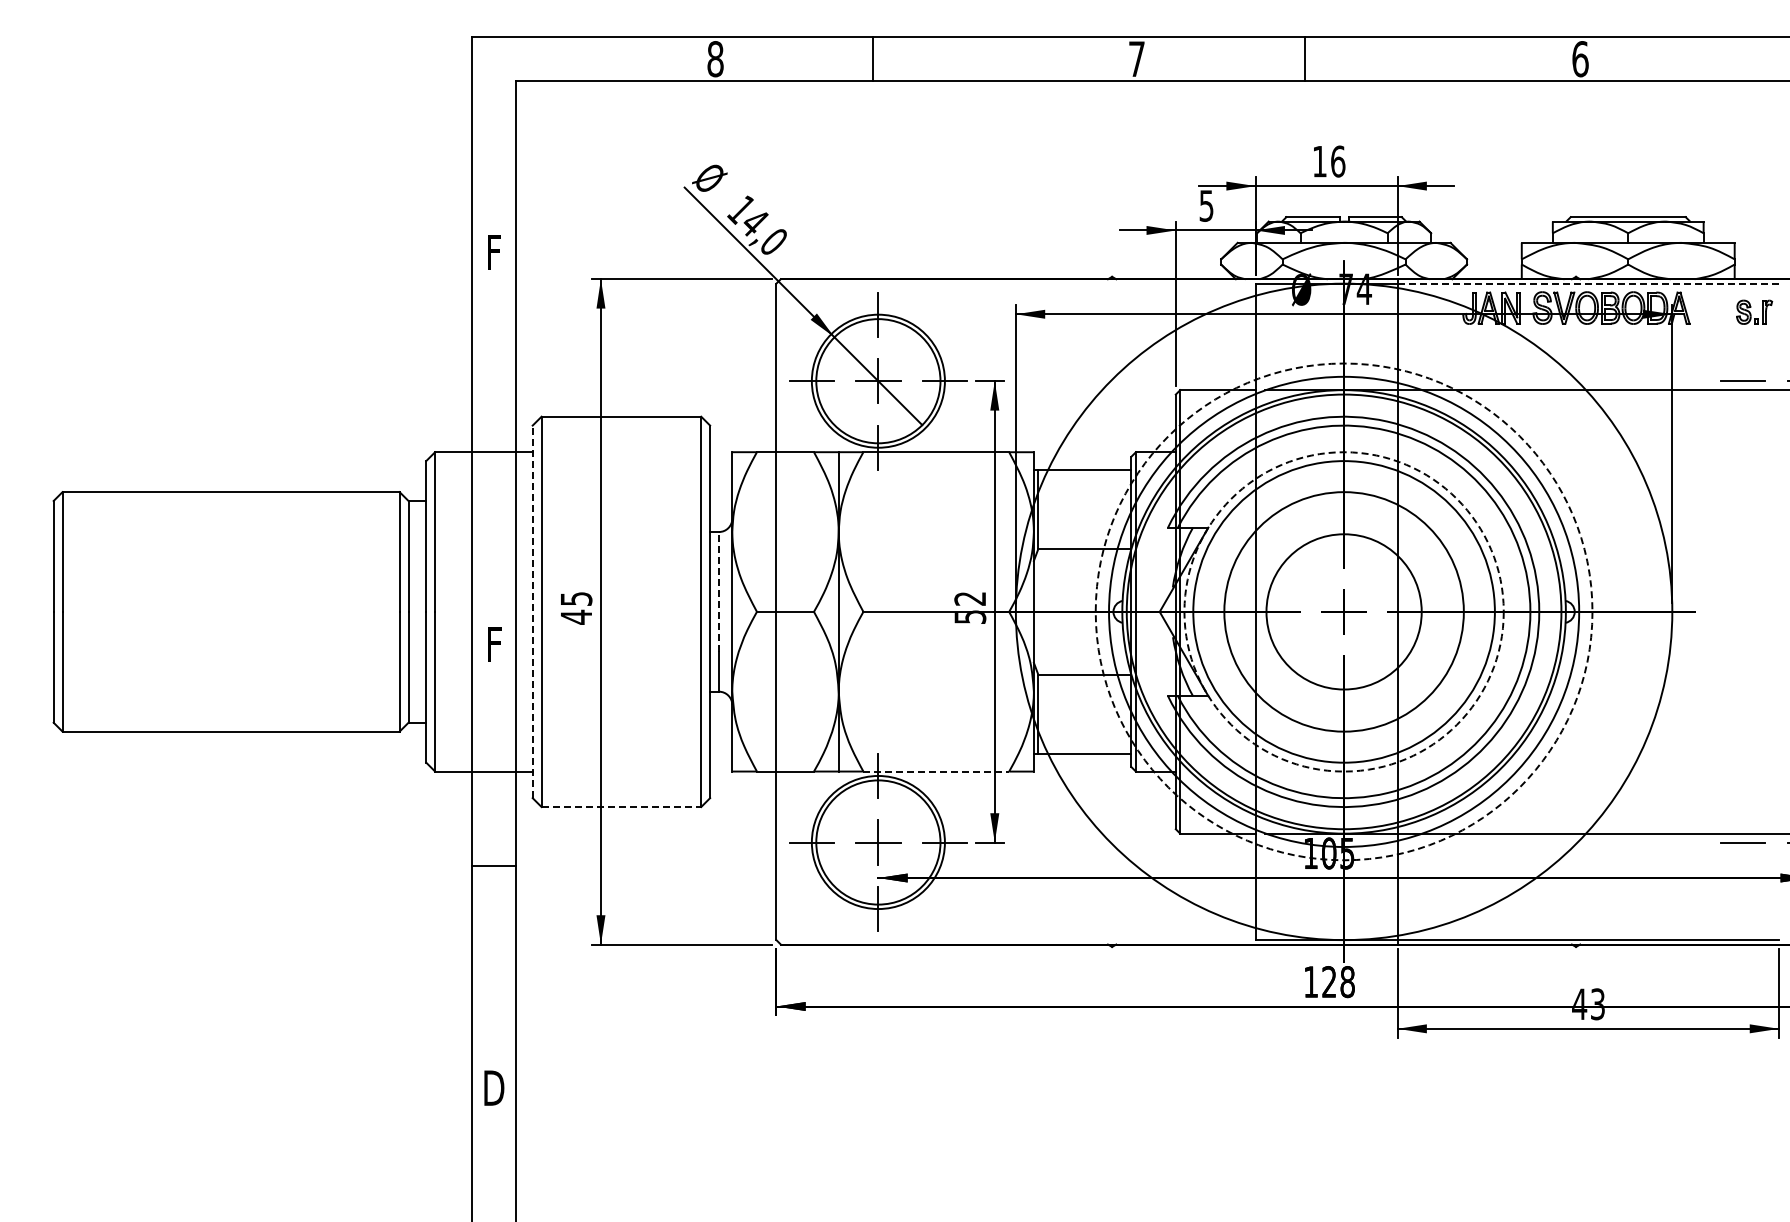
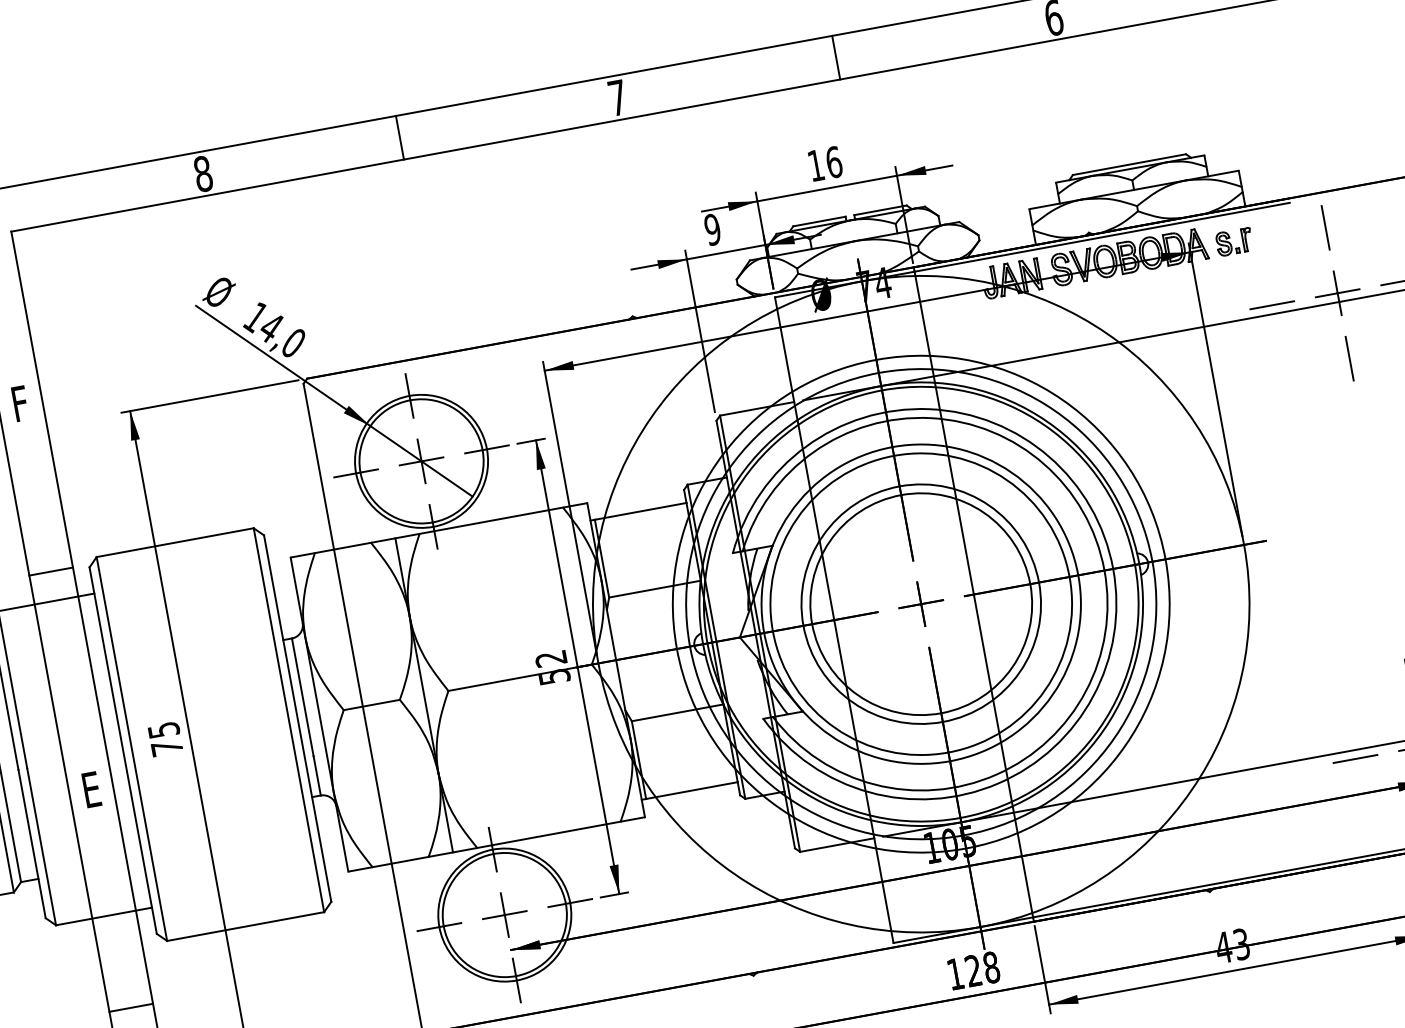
line: (872, 58) -> (399, 137), moved
line: (1305, 58) -> (836, 57), moved
text: (1206, 205) -> (712, 229), 5 -> 9
line: (1588, 283) -> (1102, 237), dashed -> solid
part: (1754, 311) -> (1234, 241), moved
line: (494, 422) -> (51, 571), added
line: (719, 591) -> (303, 696), dashed -> solid
line: (532, 611) -> (122, 750), dashed -> solid
circle: (1343, 611) -> (920, 603), dashed -> solid
circle: (1343, 611) -> (920, 603), dashed -> solid
circle: (1343, 611) -> (920, 603), size x1.43
text: (576, 616) -> (167, 747), 45 -> 75
text: (494, 644) -> (91, 789), F -> E
line: (936, 771) -> (549, 834), dashed -> solid
line: (621, 807) -> (245, 927), dashed -> solid

